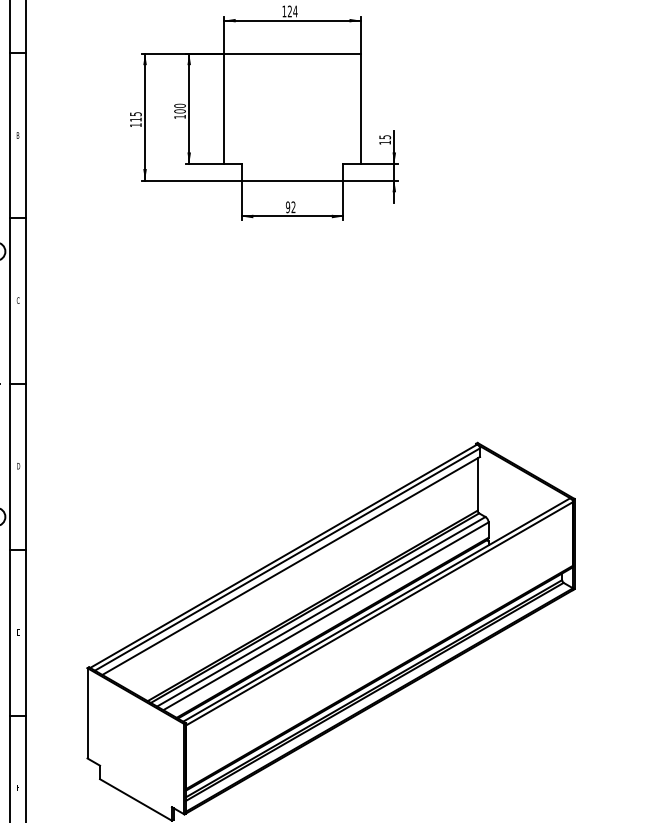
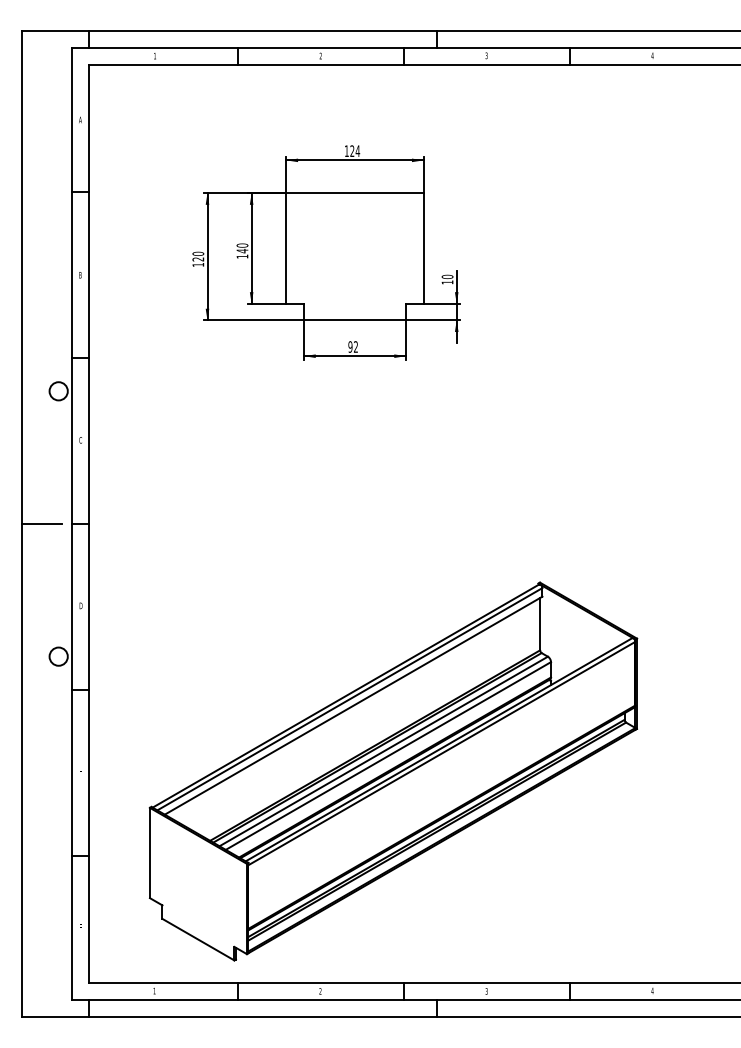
text: (180, 110) -> (242, 250), 100 -> 140
text: (136, 116) -> (198, 256), 115 -> 120
text: (385, 136) -> (447, 276), 15 -> 10

